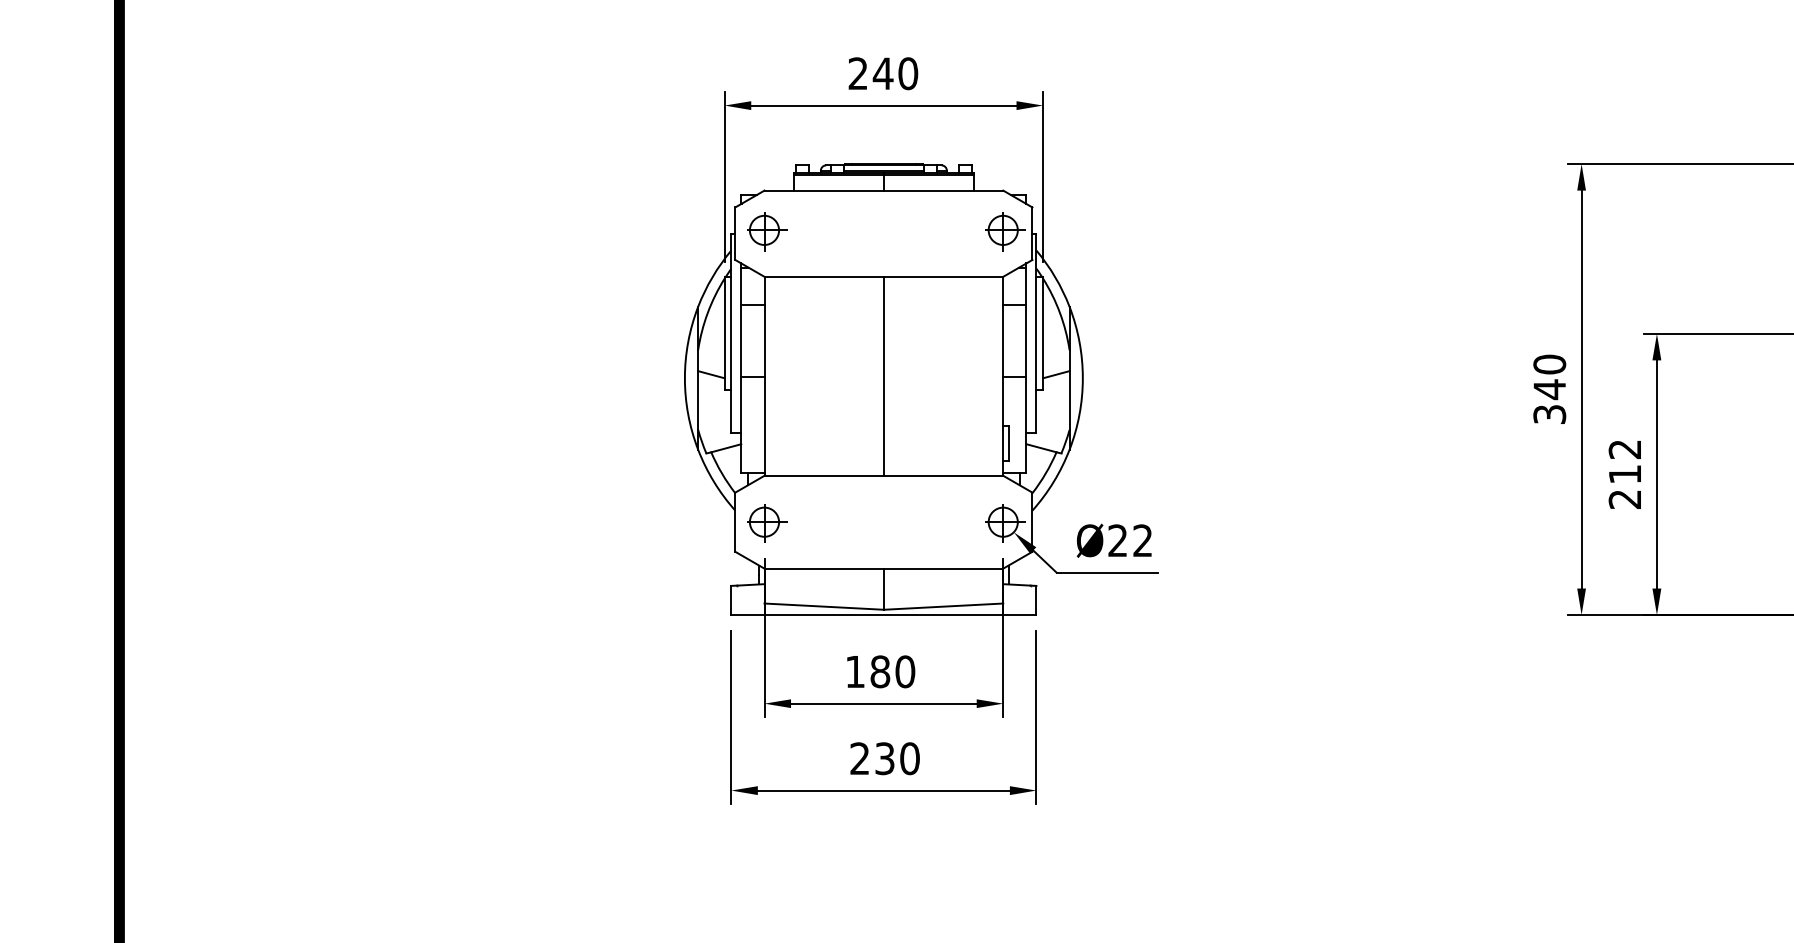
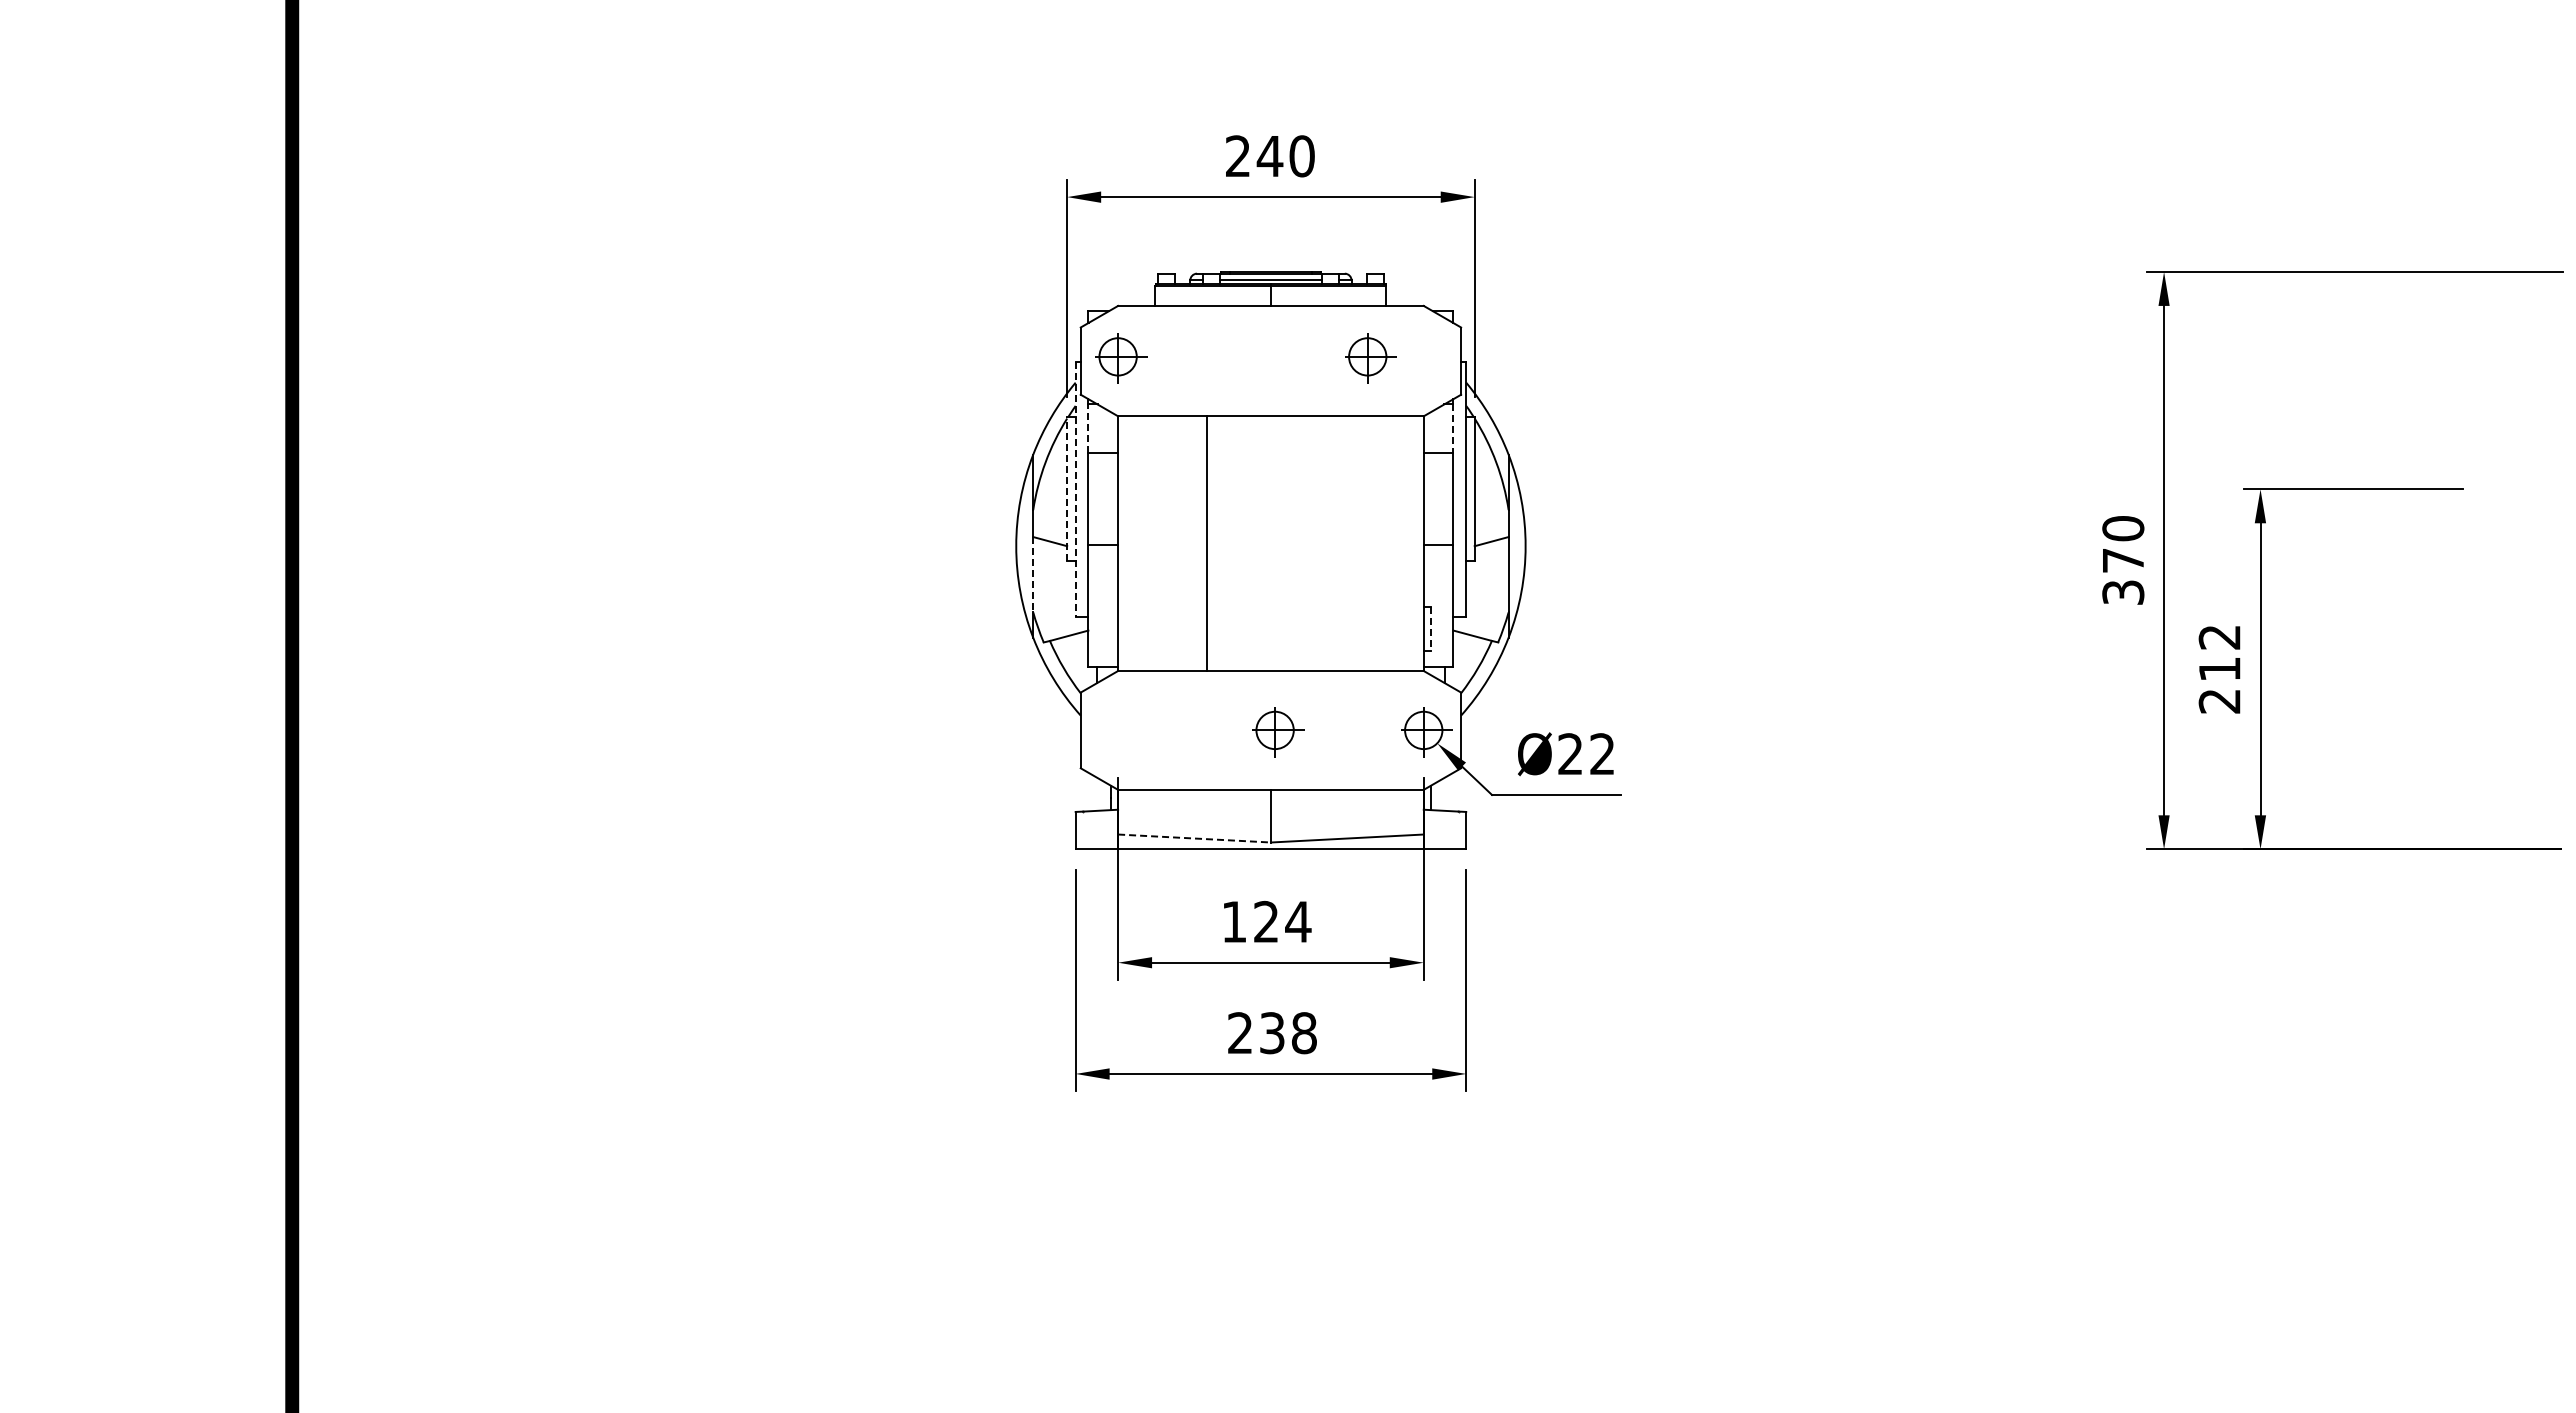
part: (1005, 231) -> (1370, 358), moved
line: (741, 286) -> (1088, 428), solid -> dashed
line: (1026, 287) -> (1453, 429), solid -> dashed
line: (724, 333) -> (1067, 488), solid -> dashed
line: (731, 334) -> (1075, 489), solid -> dashed
line: (883, 376) -> (1206, 543), moved
text: (1549, 389) -> (2123, 560), 340 -> 370
line: (698, 400) -> (1033, 574), solid -> dashed
line: (1008, 443) -> (1430, 629), solid -> dashed
part: (767, 523) -> (1278, 732), moved
line: (824, 606) -> (1194, 838), solid -> dashed
text: (892, 671) -> (1282, 921), 180 -> 124
text: (910, 758) -> (1304, 1033), 230 -> 238

